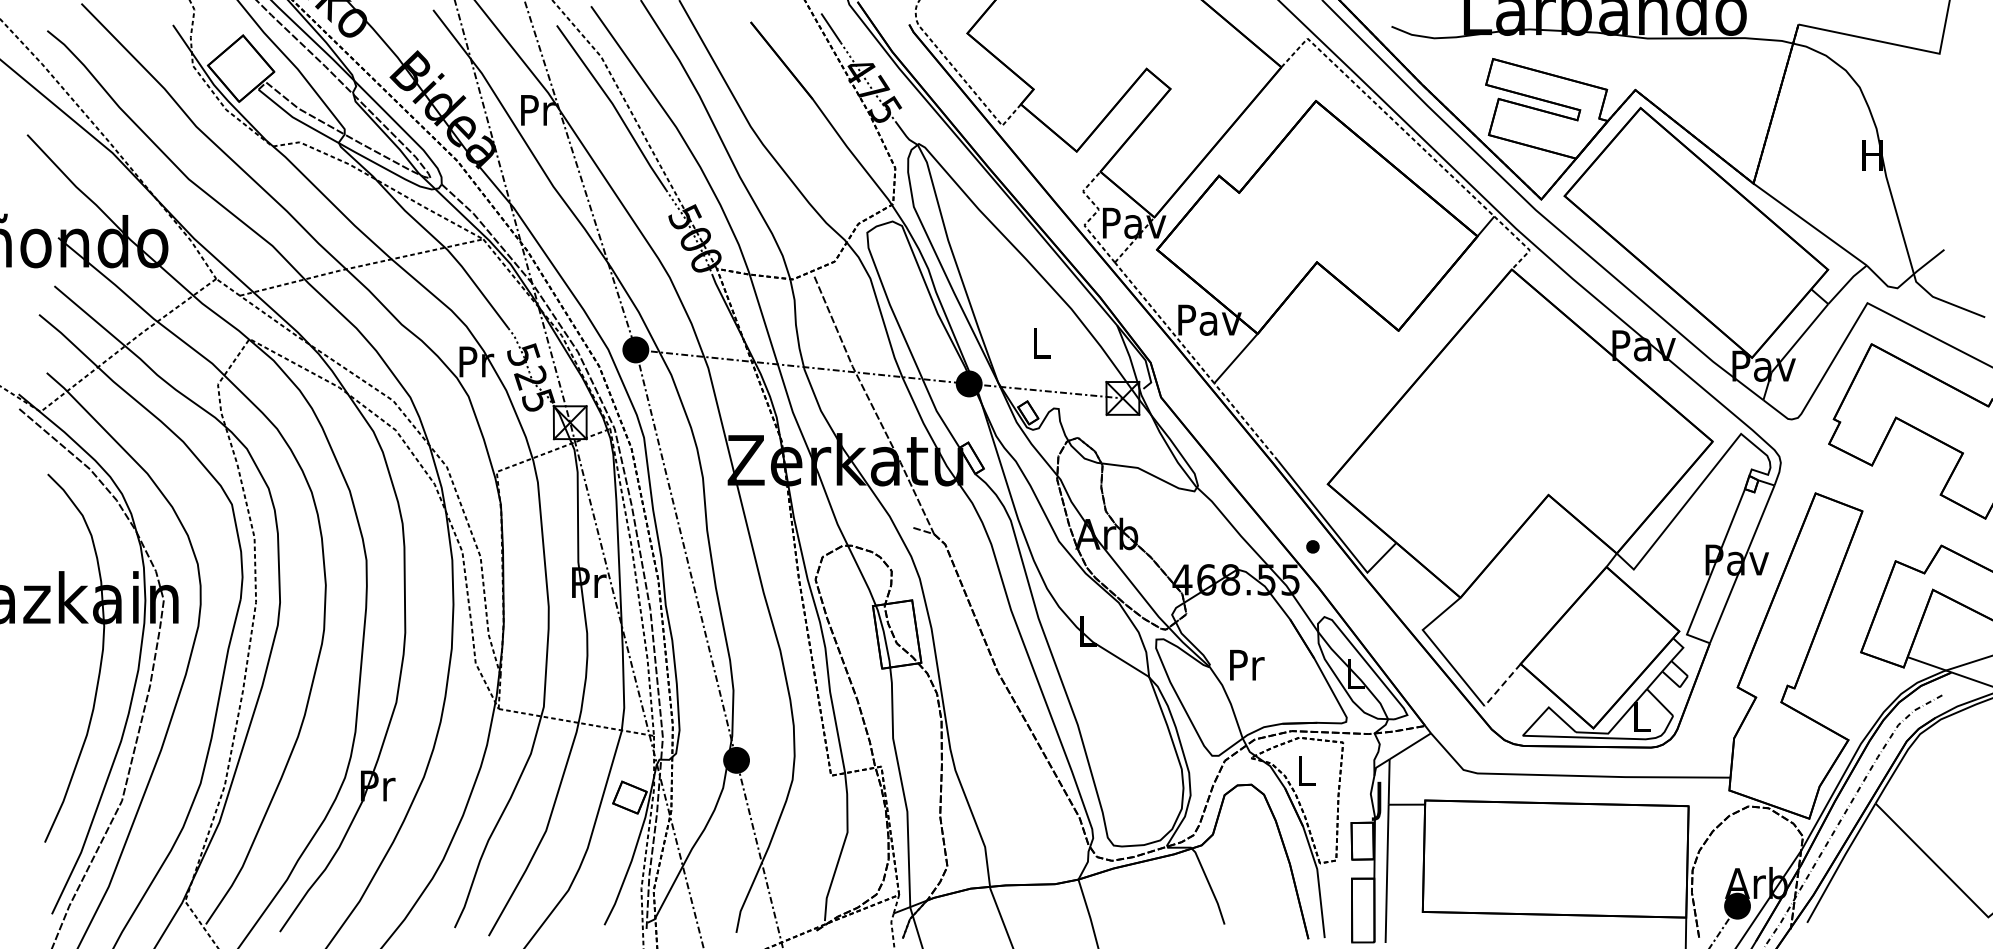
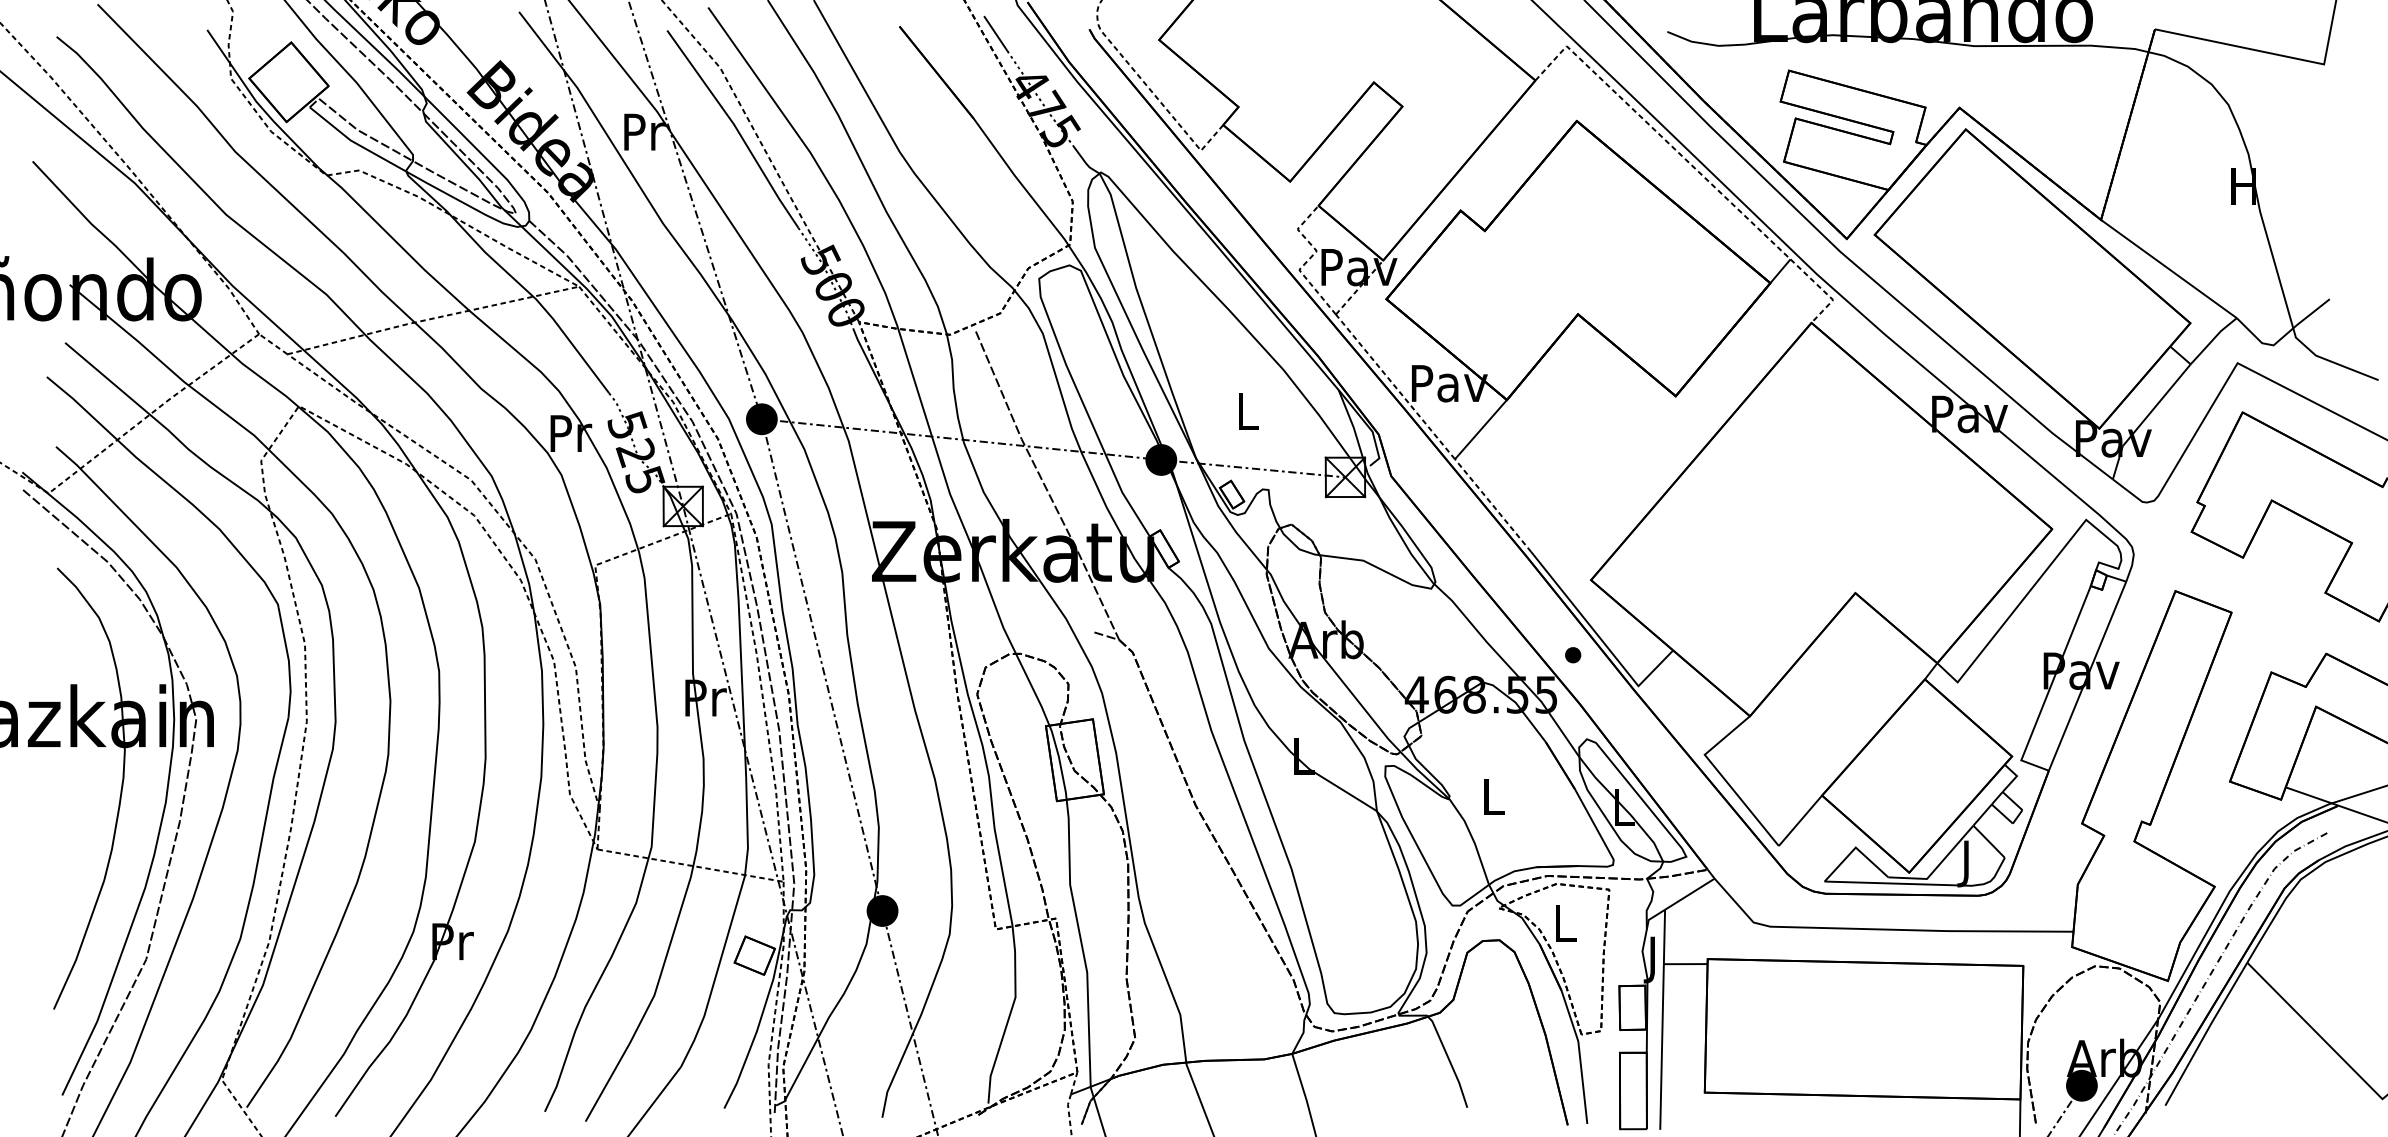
text: (1247, 664) -> (1494, 796), Pr -> L
line: (1502, 685) -> (1800, 821), dashed -> solid
text: (1641, 720) -> (1966, 863), L -> J

